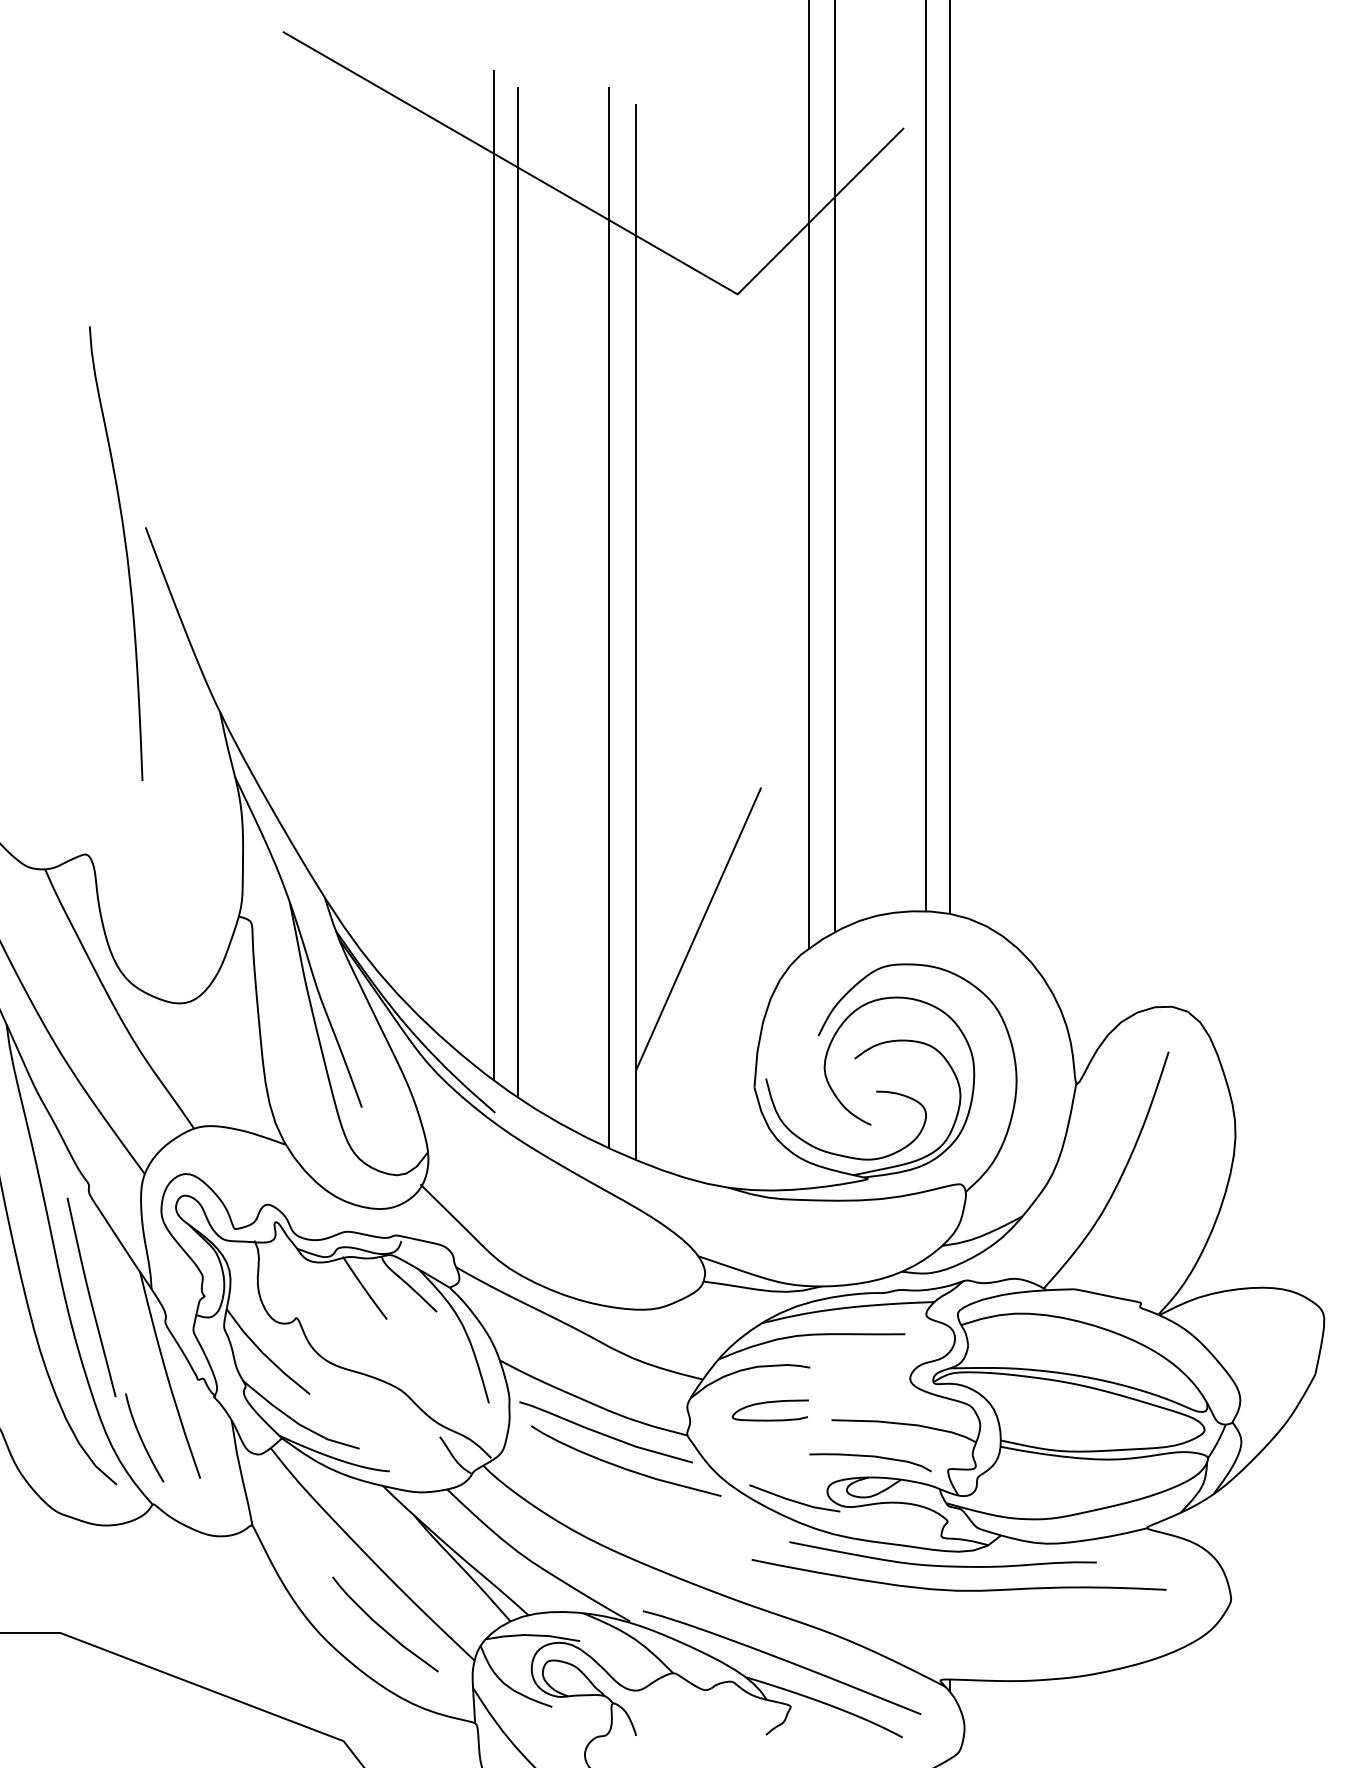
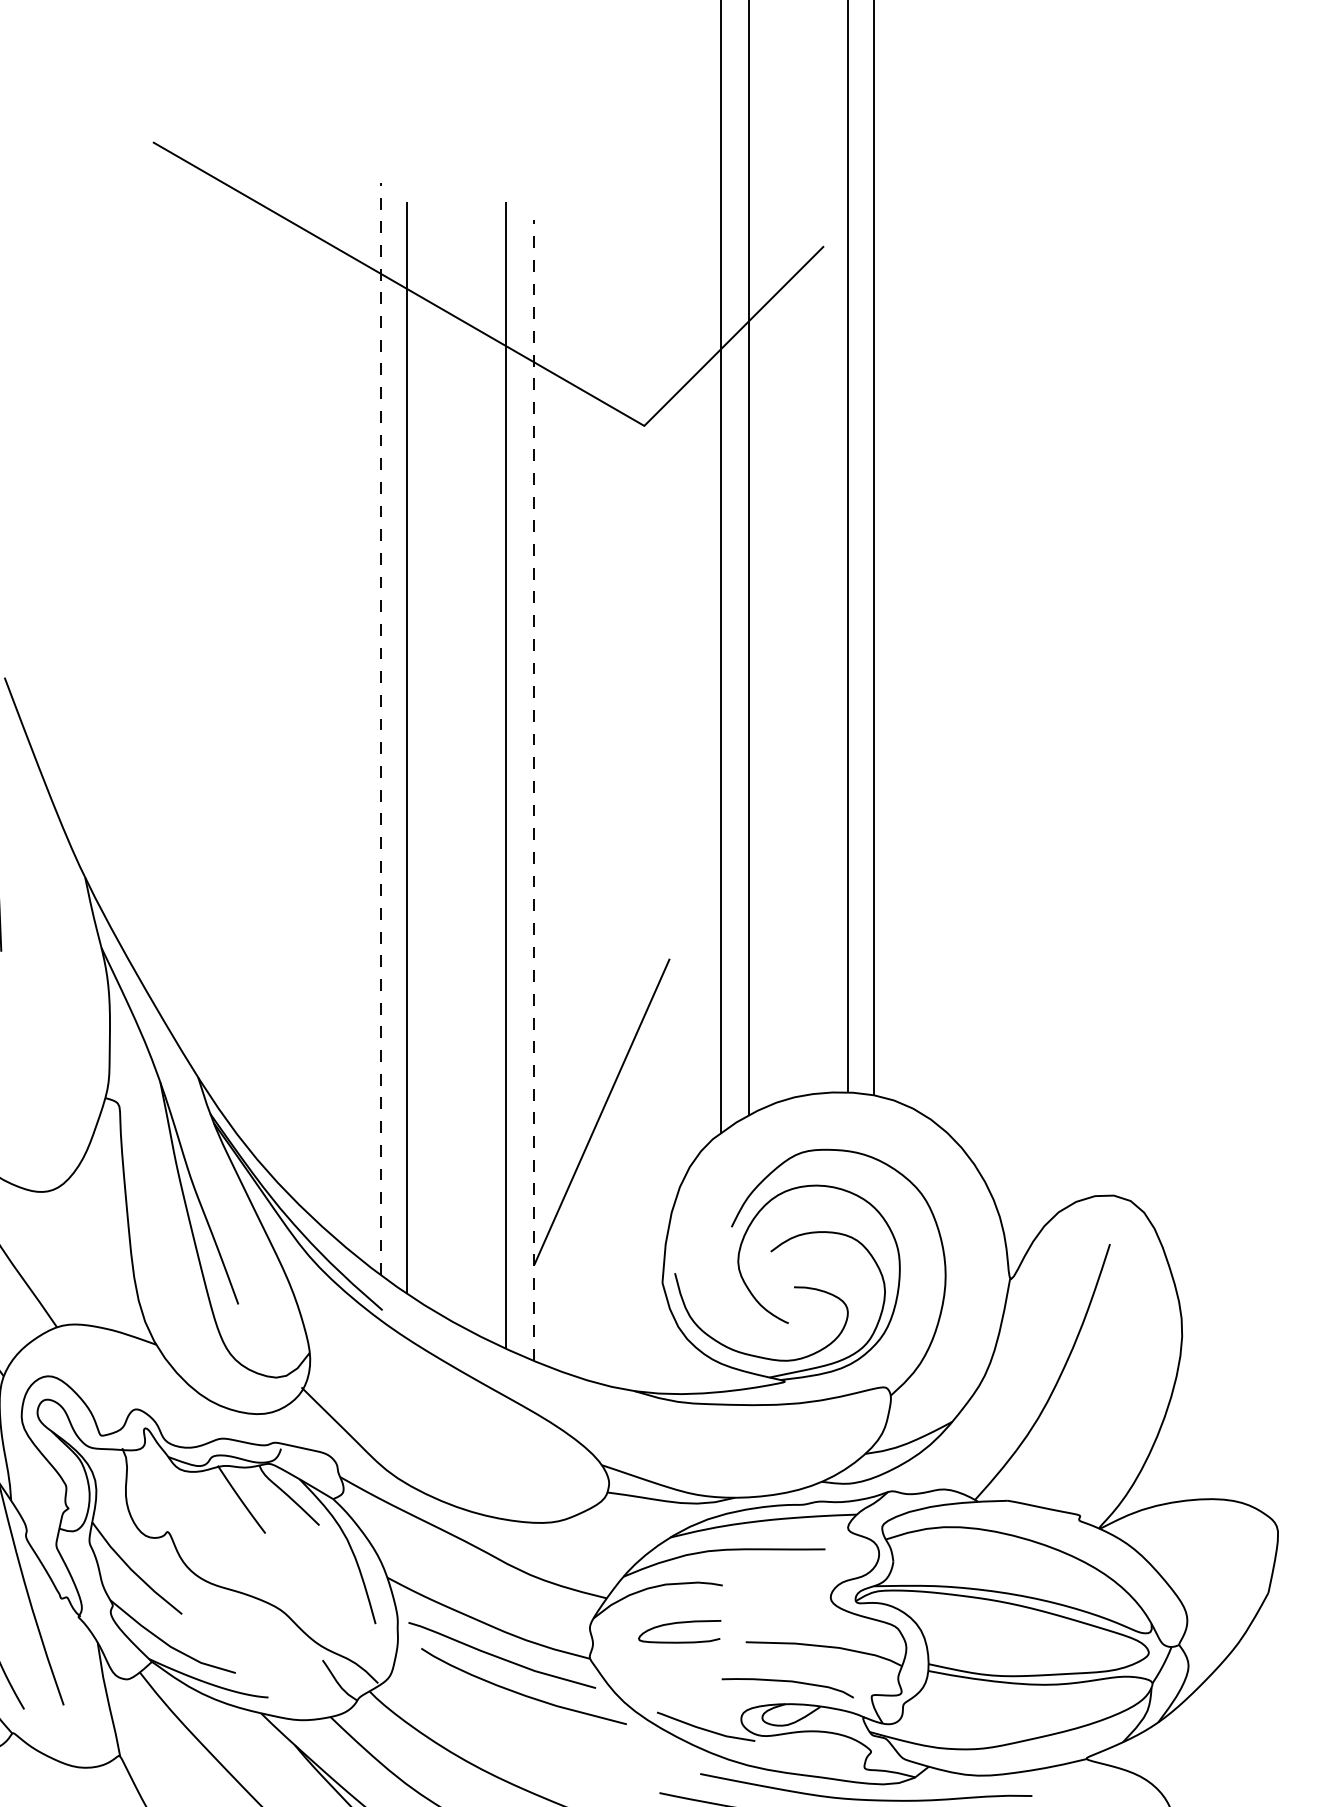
line: (493, 574) -> (380, 728), solid -> dashed
line: (635, 631) -> (533, 790), solid -> dashed

